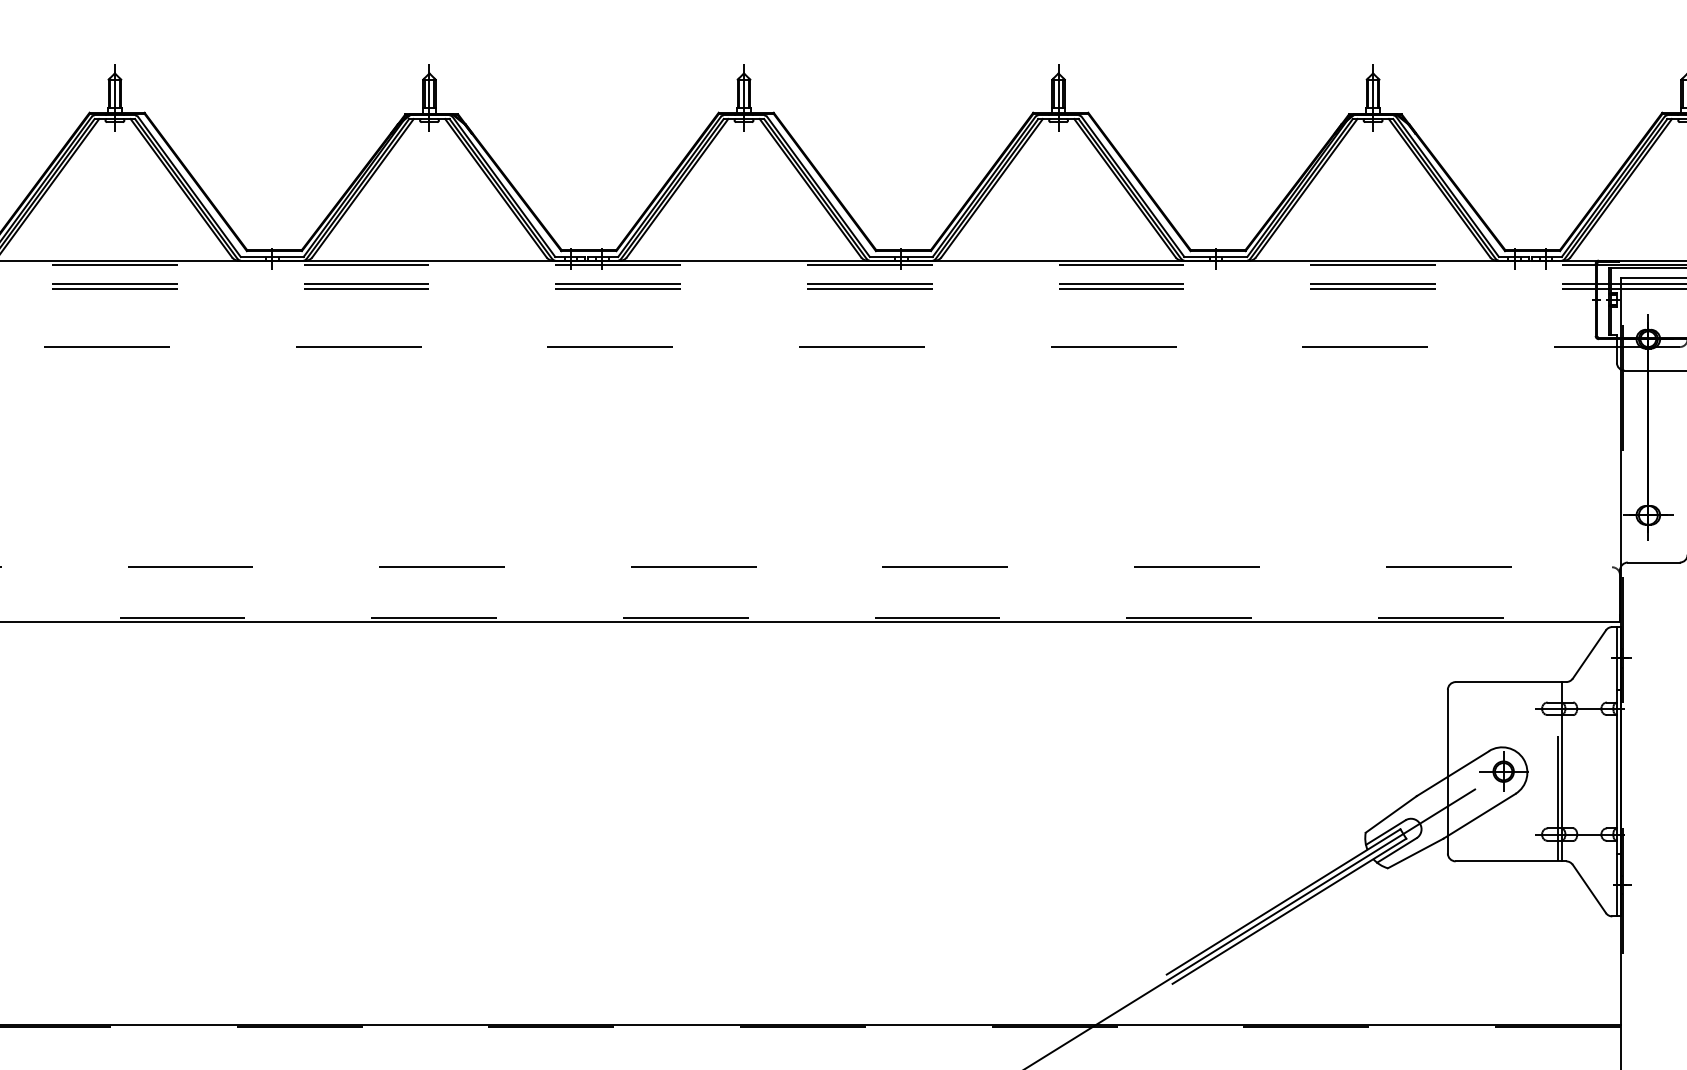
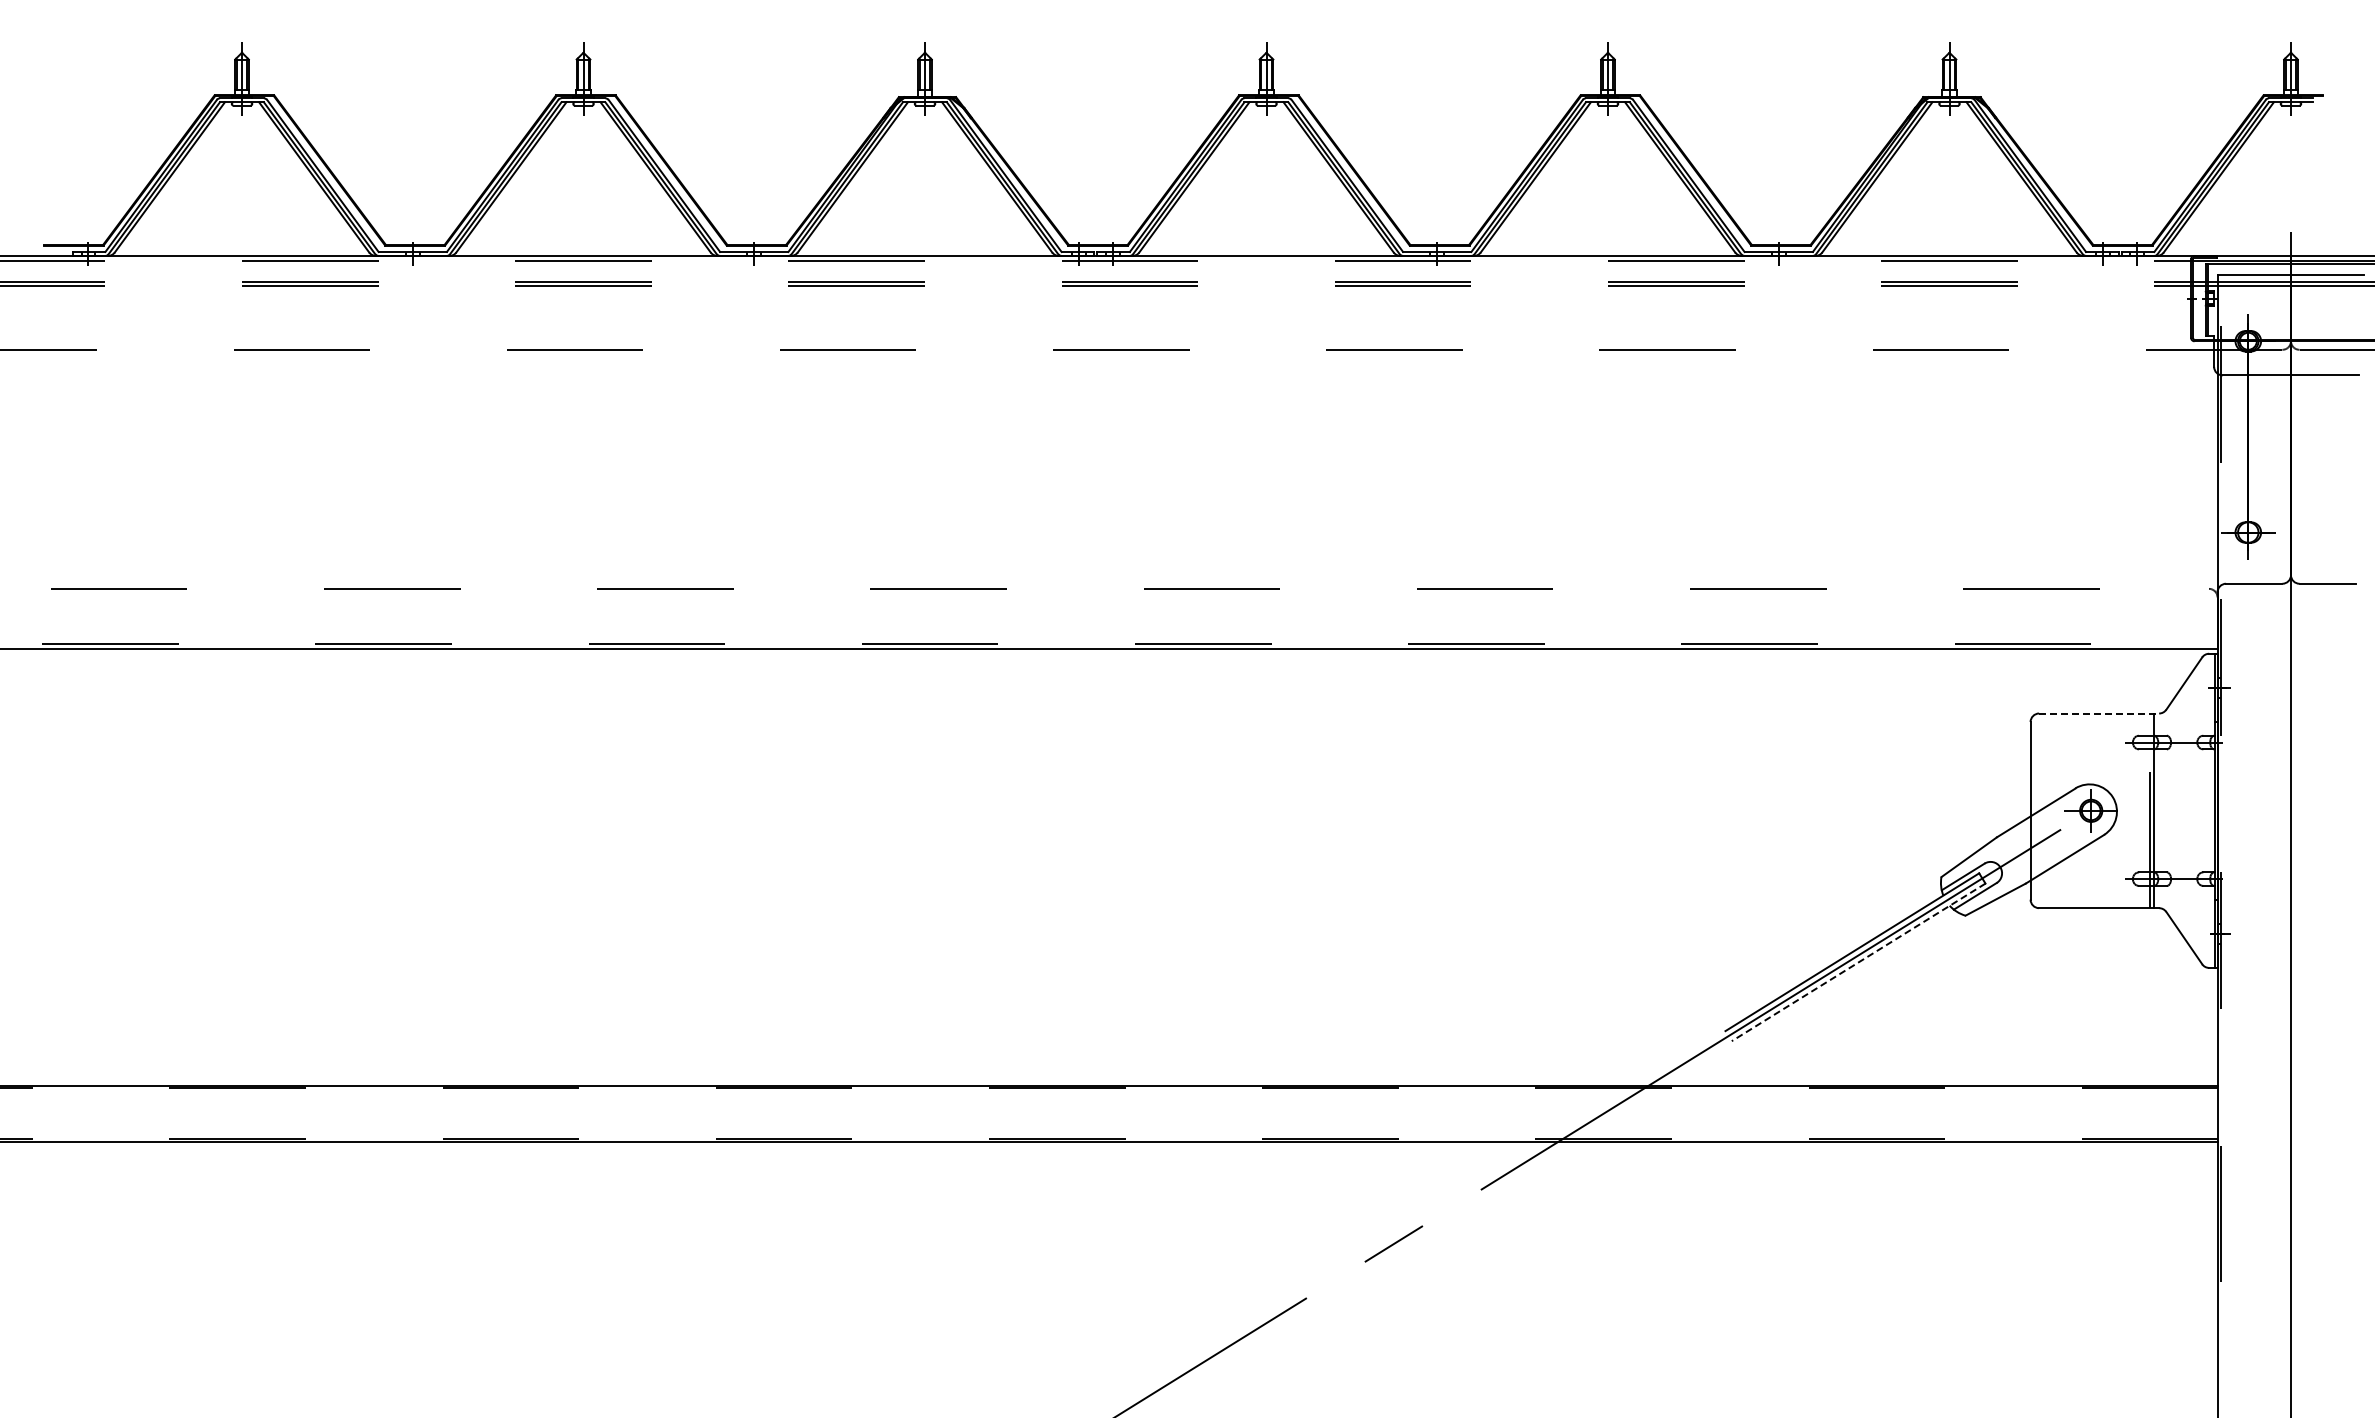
line: (1511, 682) -> (2099, 713), solid -> dashed
line: (1289, 911) -> (1858, 962), solid -> dashed

